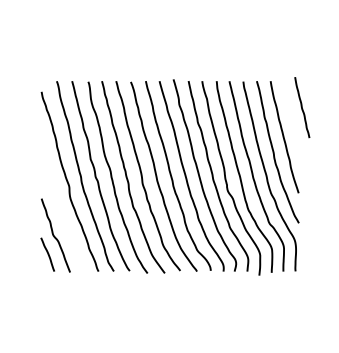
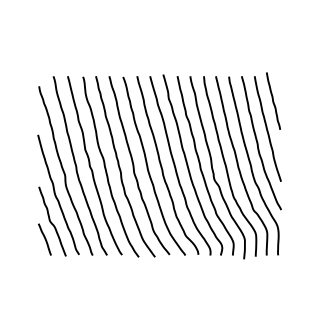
line: (302, 106) -> (273, 100), moved
curve: (60, 206) -> (56, 194), added

